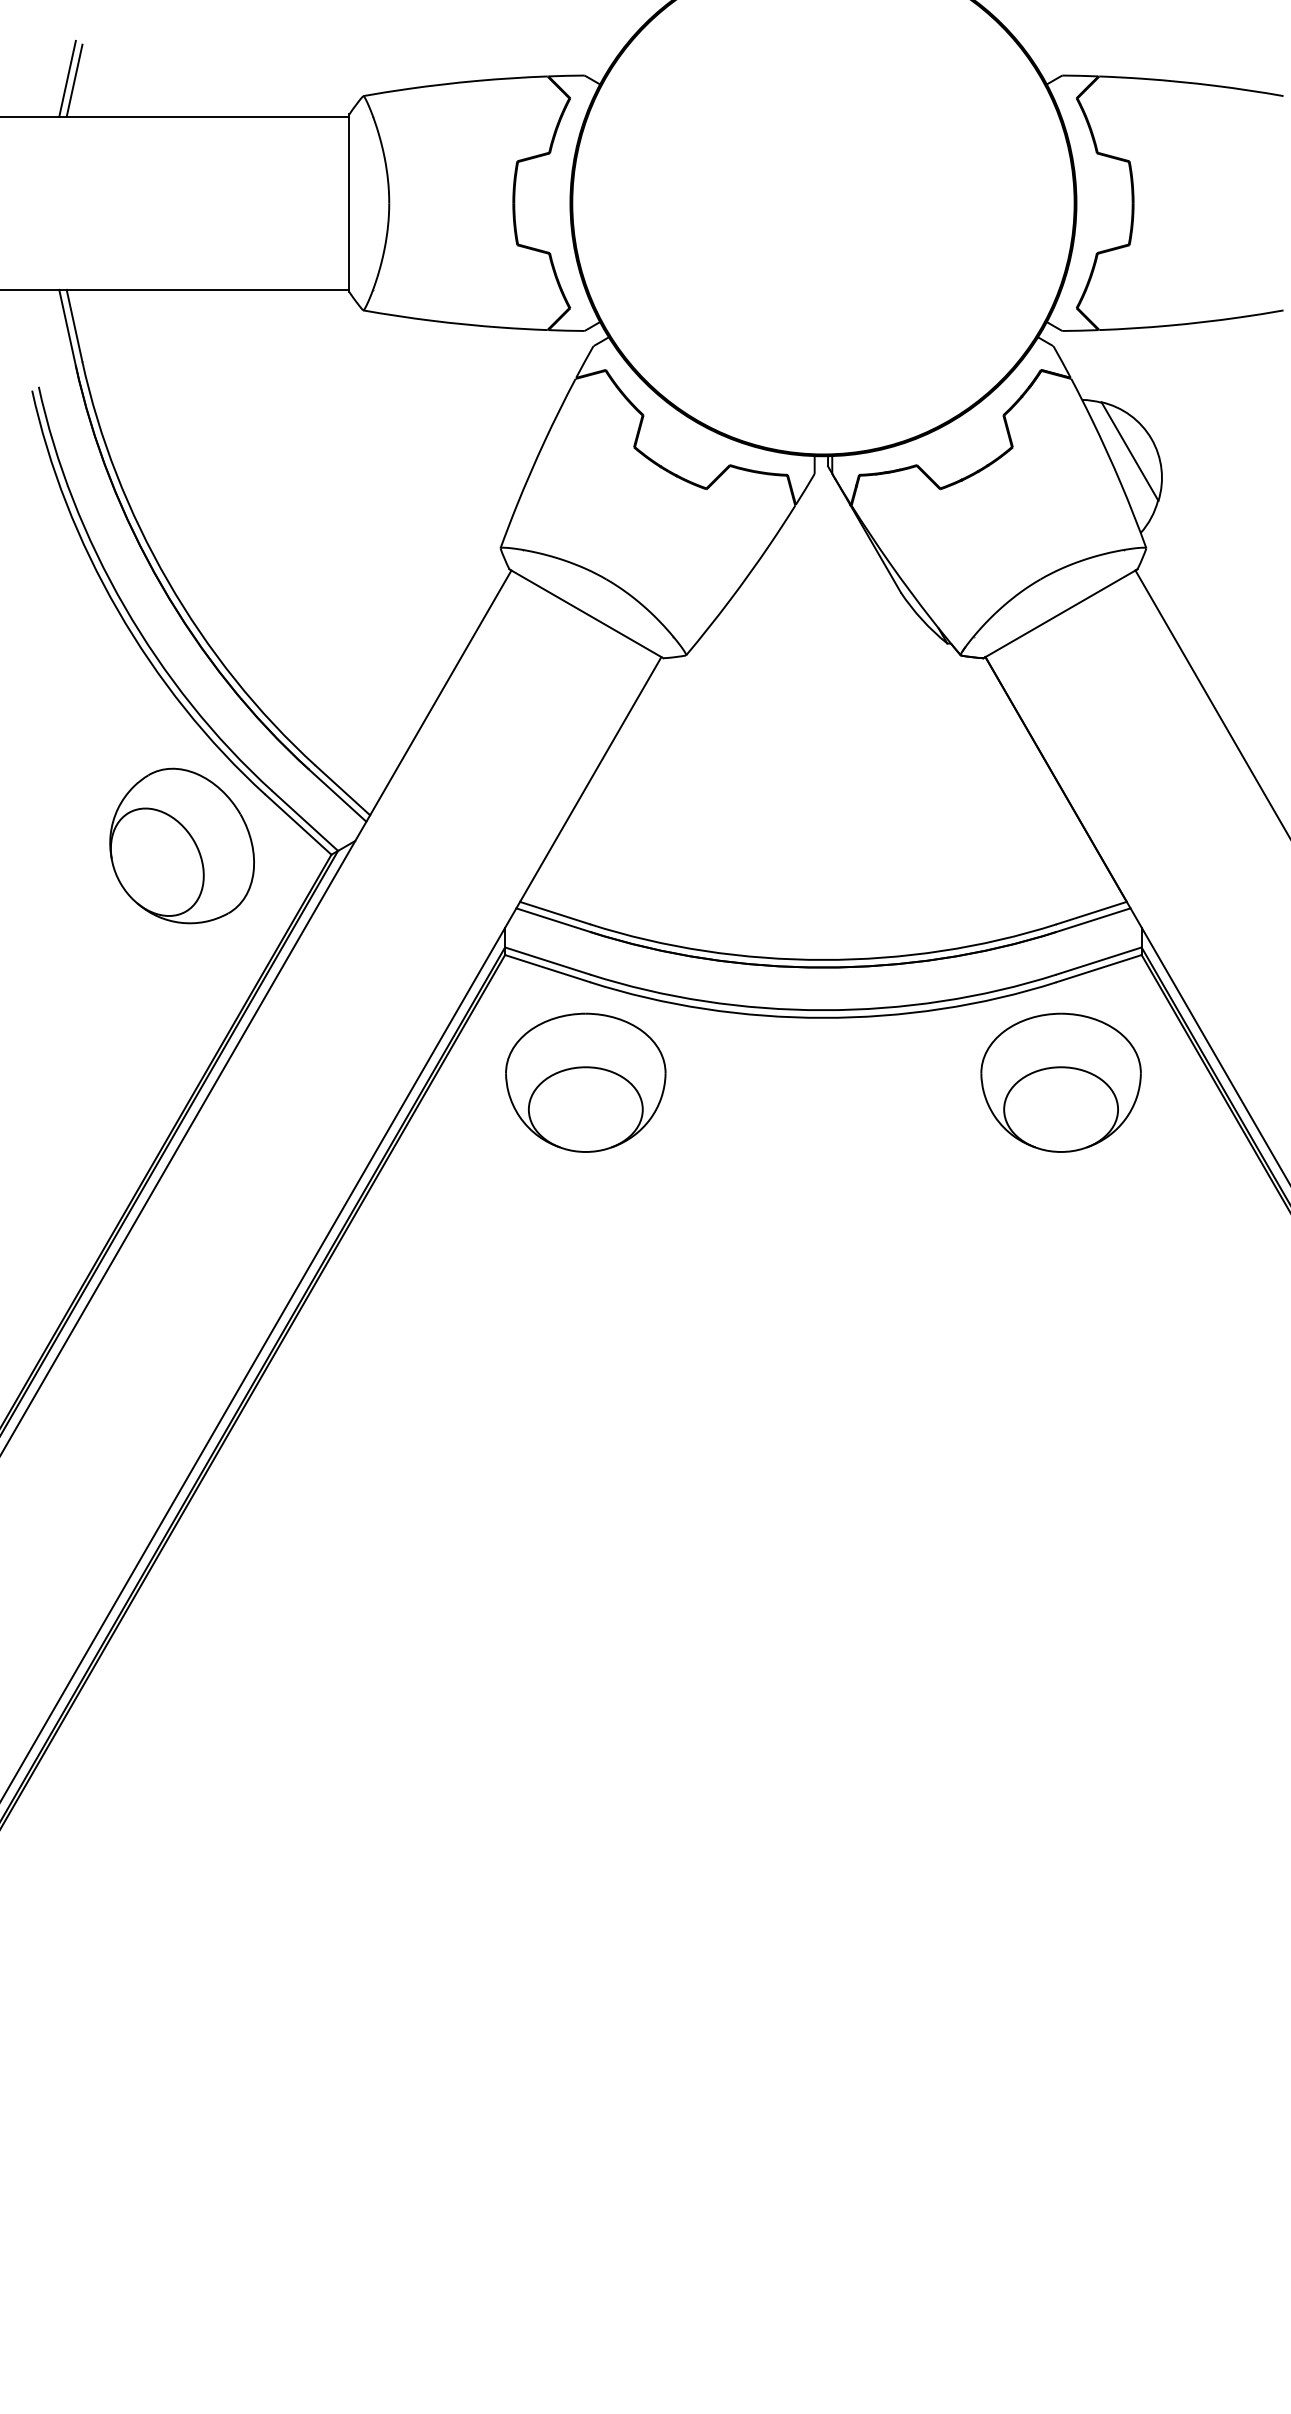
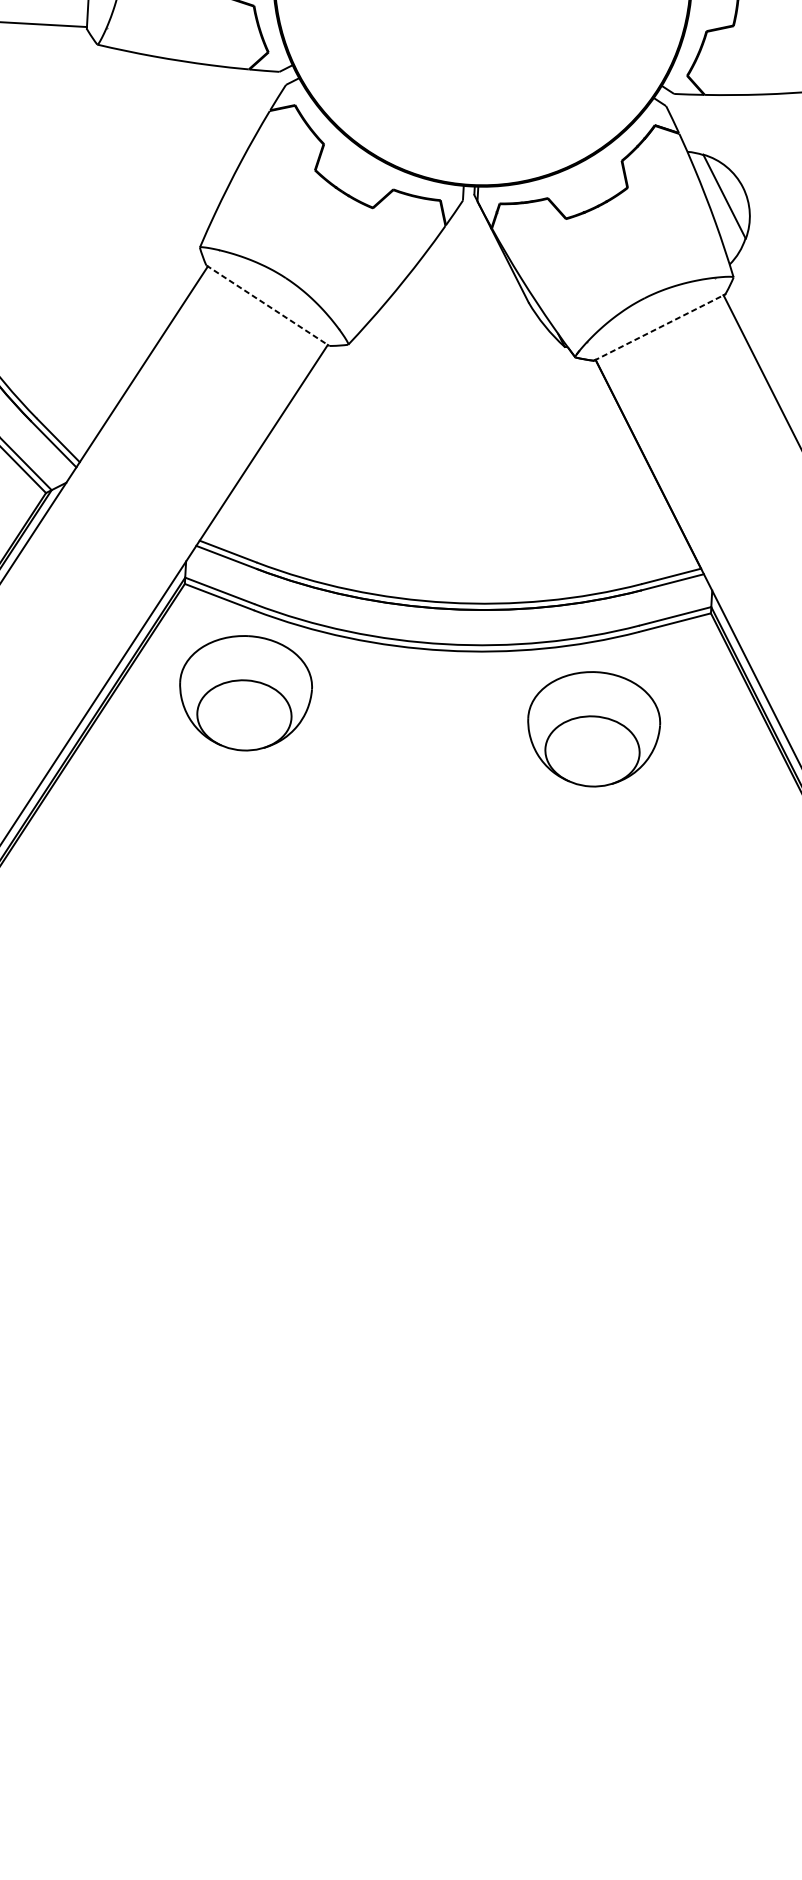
line: (586, 613) -> (267, 305), solid -> dashed
line: (1060, 613) -> (659, 327), solid -> dashed
part: (1060, 1082) -> (593, 729), moved

